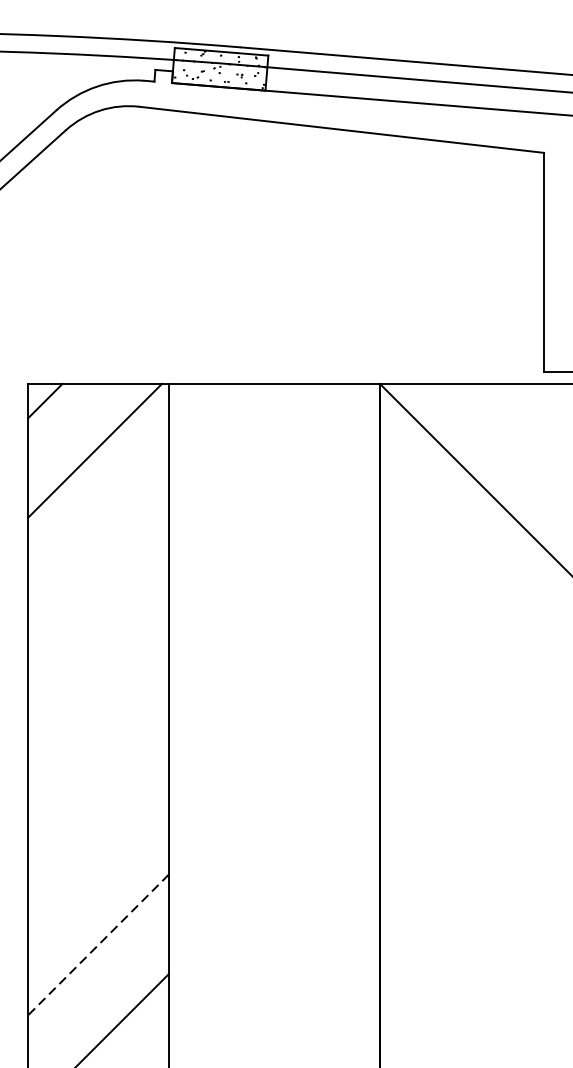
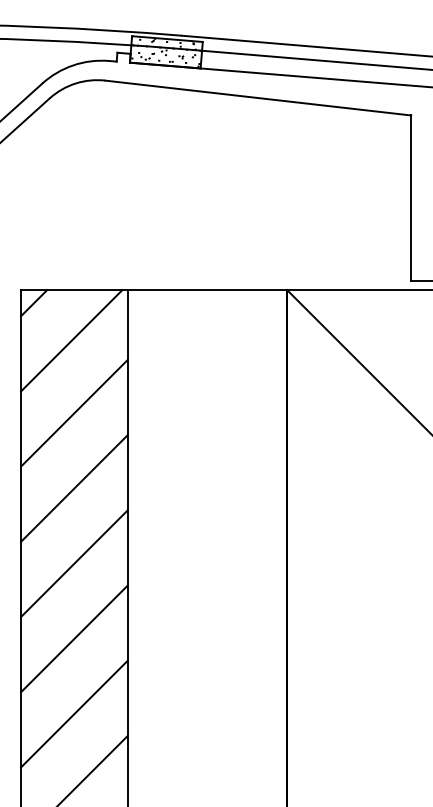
line: (98, 547) -> (74, 413), added
line: (98, 646) -> (74, 488), added
line: (98, 745) -> (74, 563), added
line: (98, 844) -> (74, 638), added
line: (98, 945) -> (74, 714), dashed -> solid

